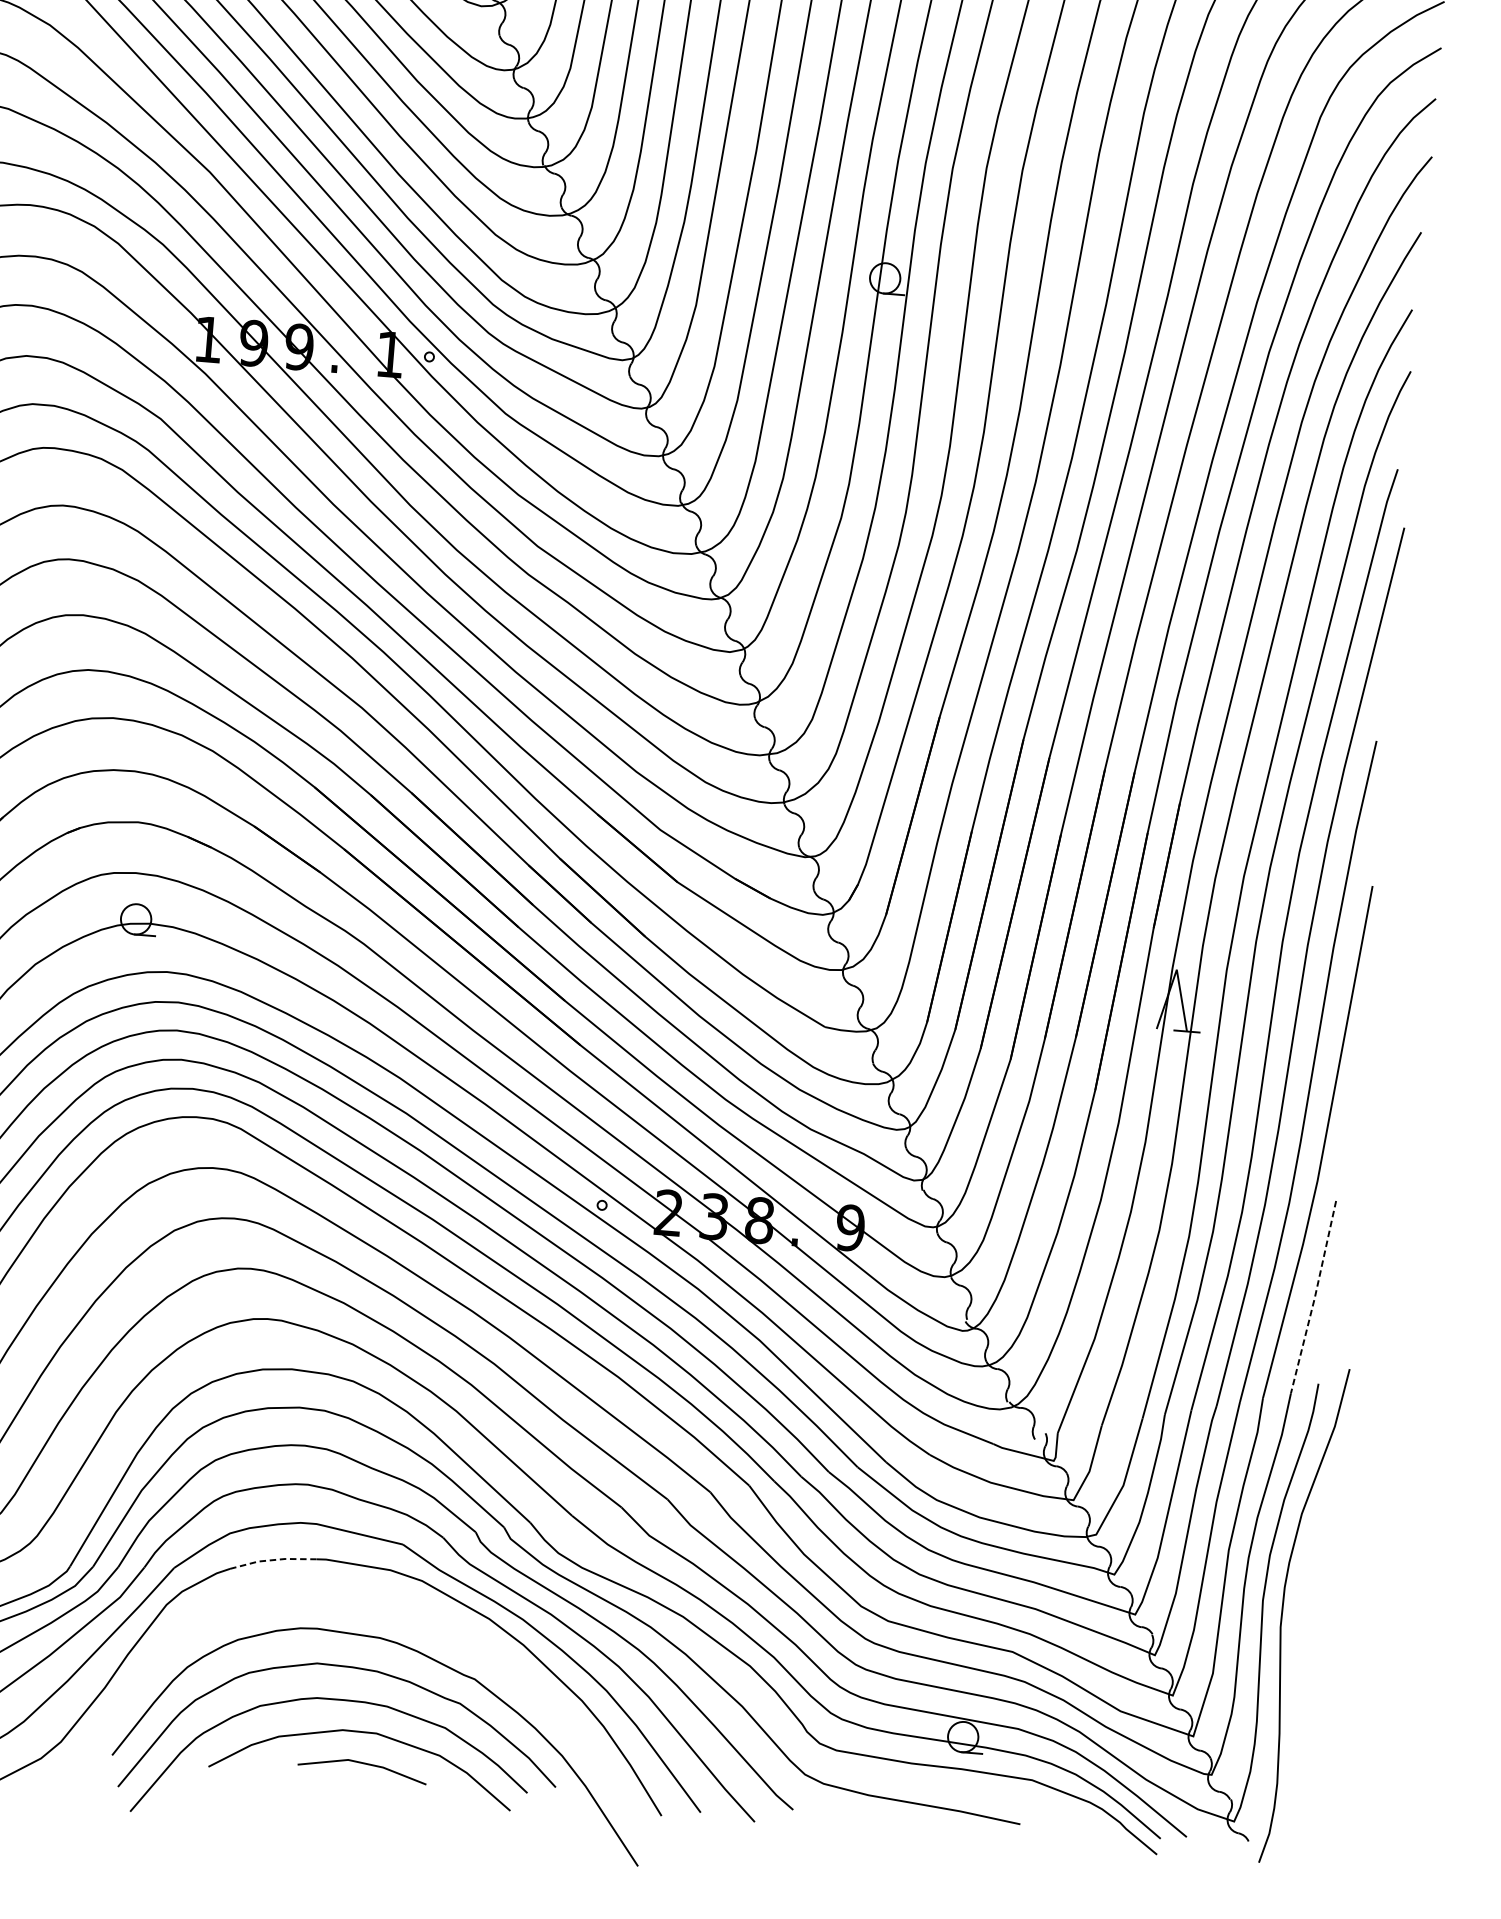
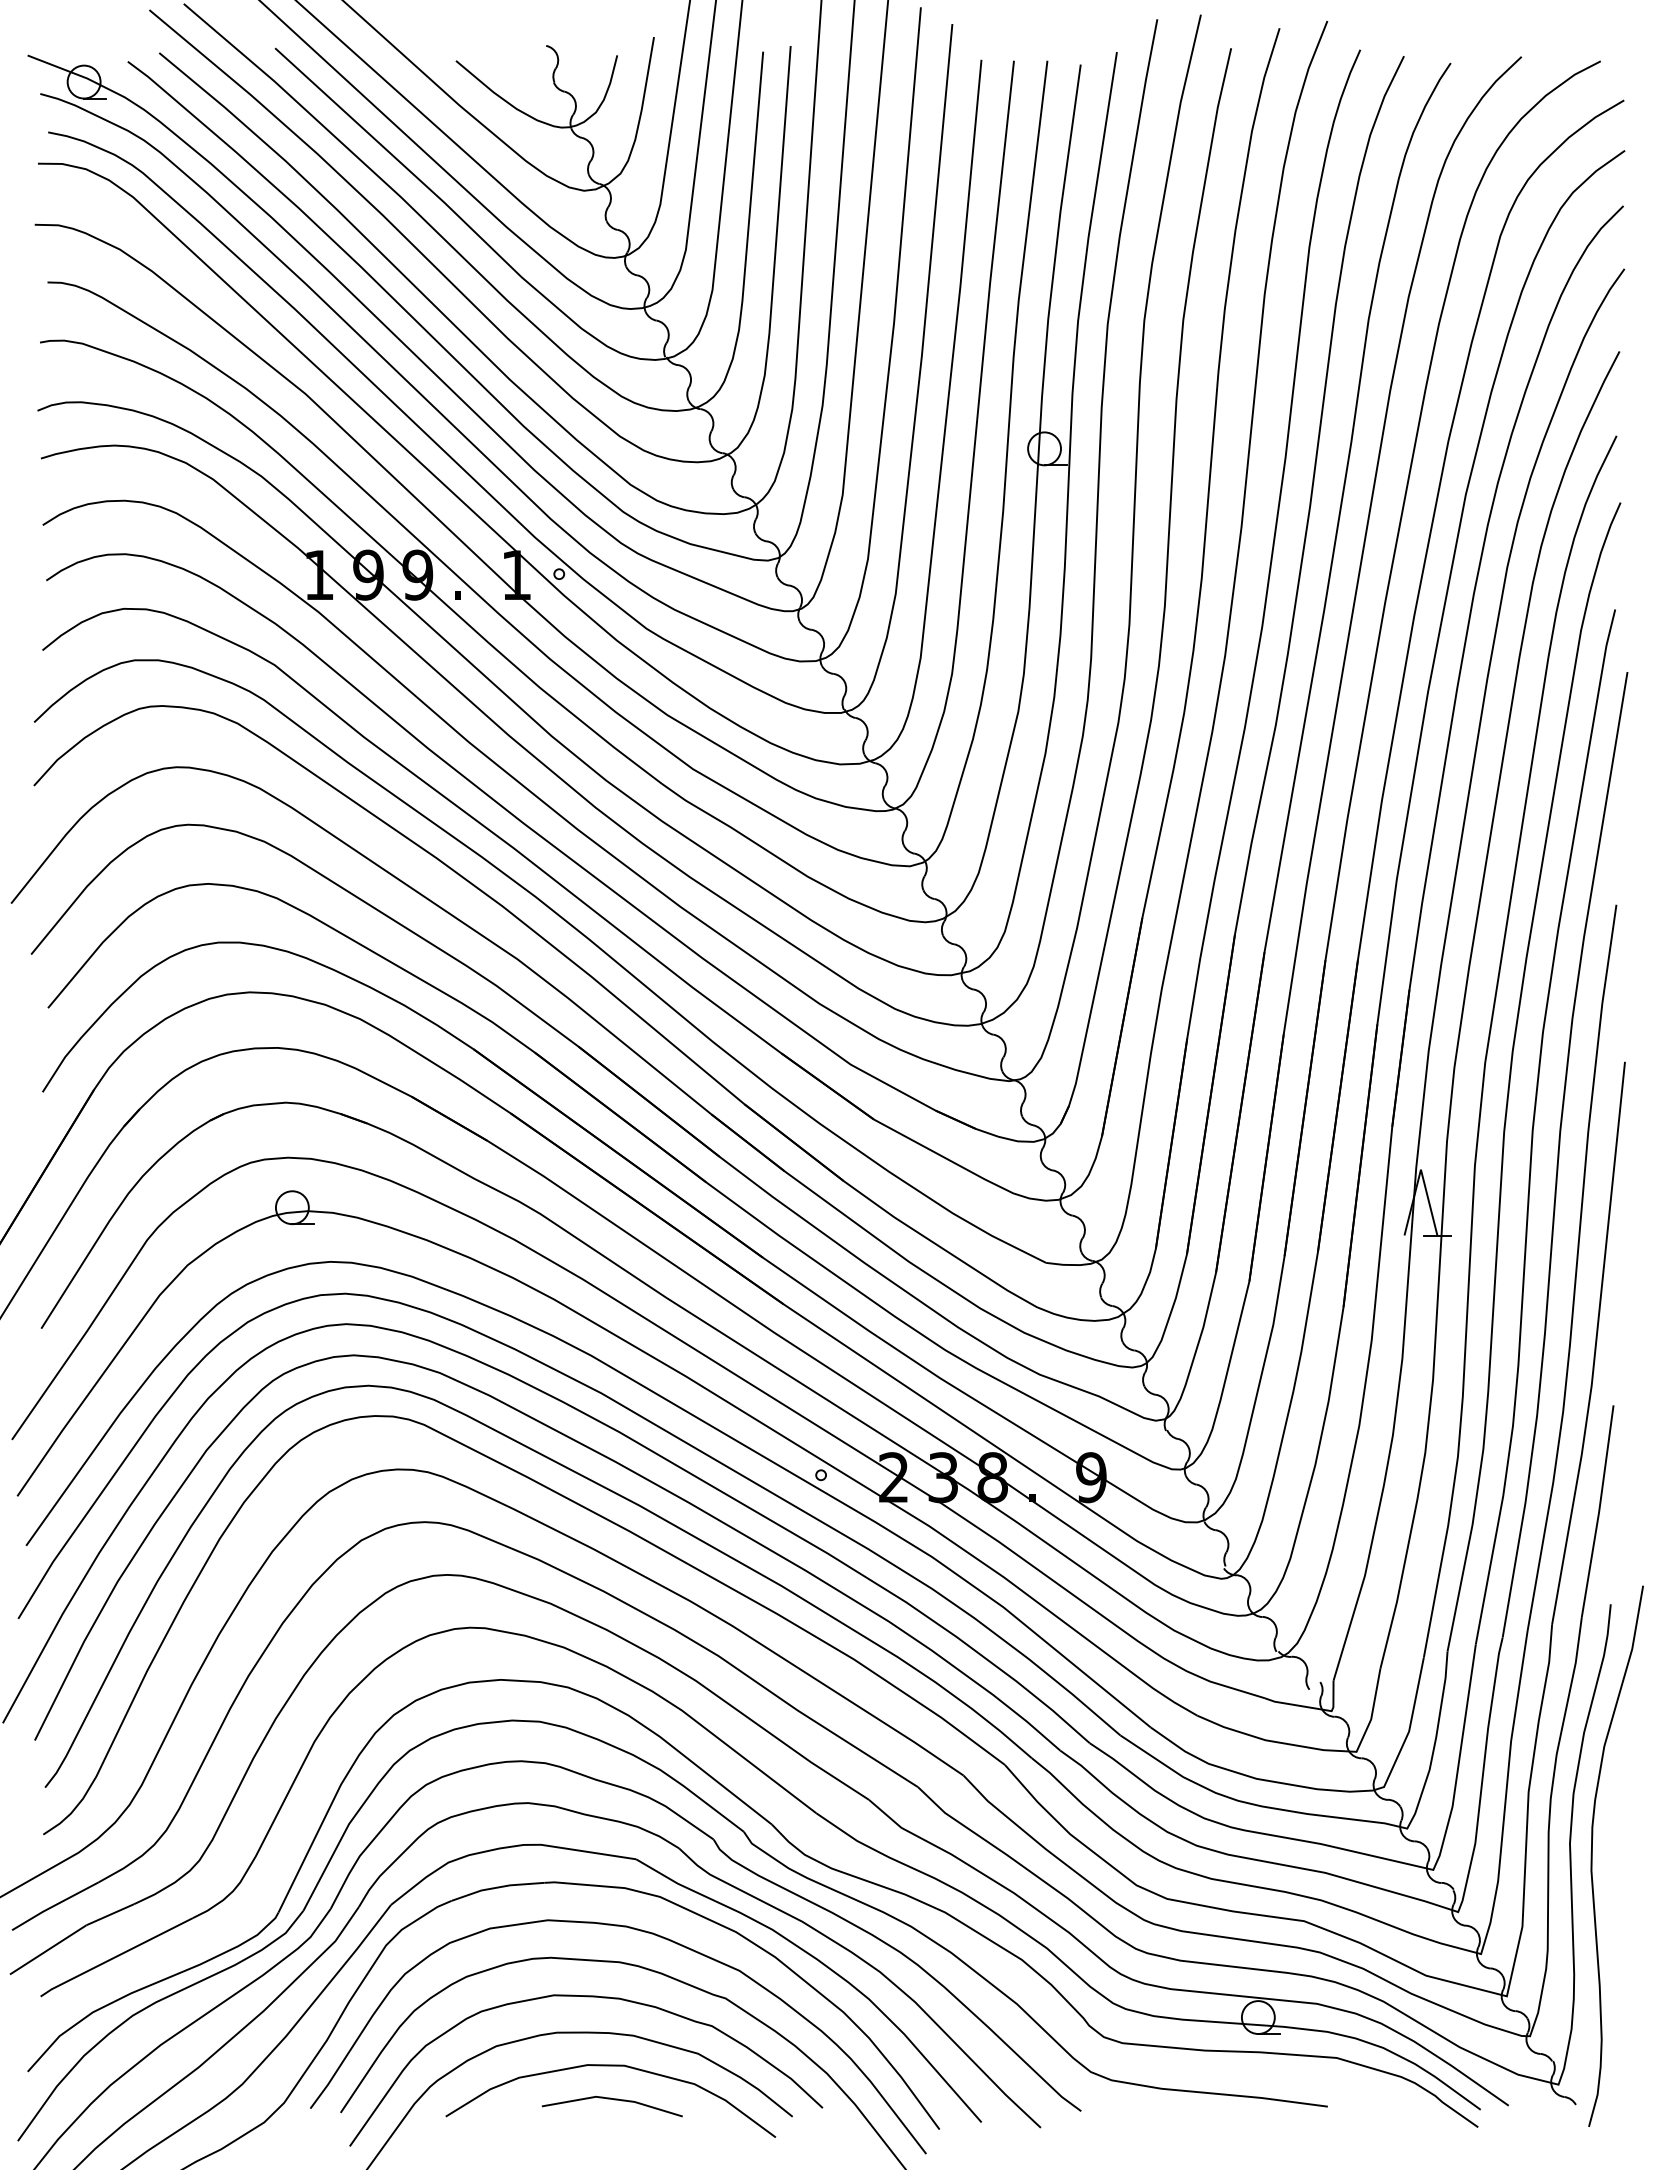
line: (1315, 1298) -> (1599, 1512), dashed -> solid
line: (273, 1560) -> (497, 1887), dashed -> solid
curve: (407, 1613) -> (647, 1933), added

